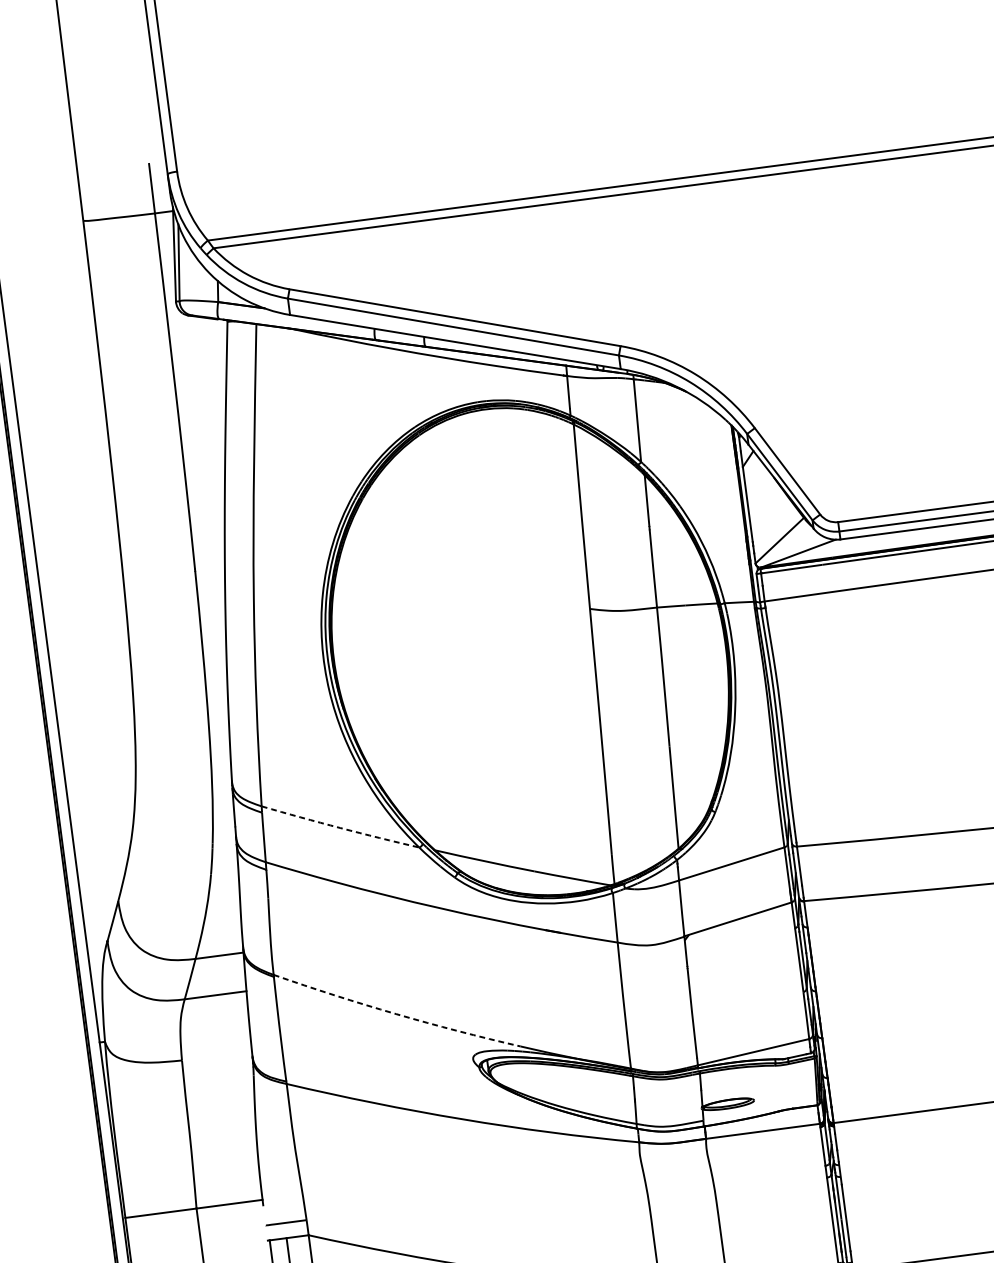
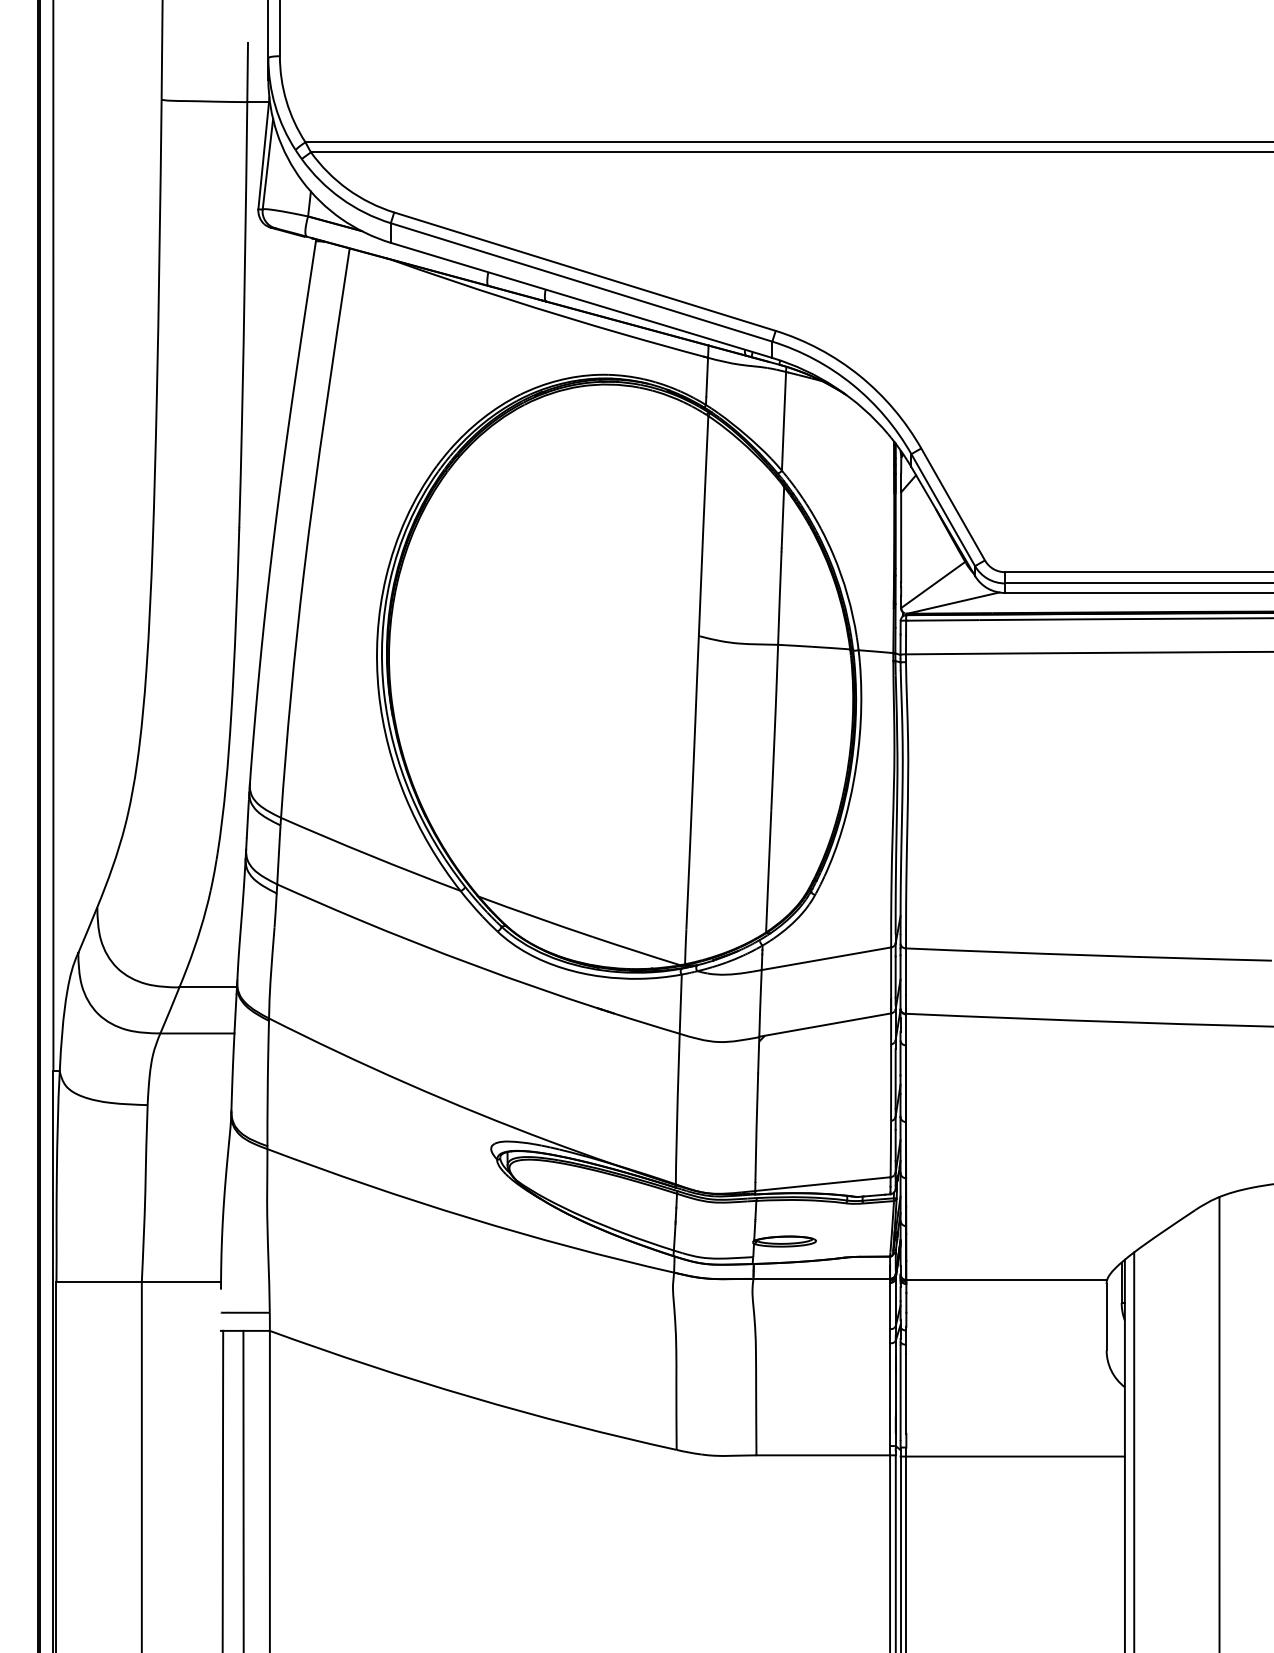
arc: (340, 827) -> (370, 855), dashed -> solid
arc: (396, 1013) -> (407, 1083), dashed -> solid

